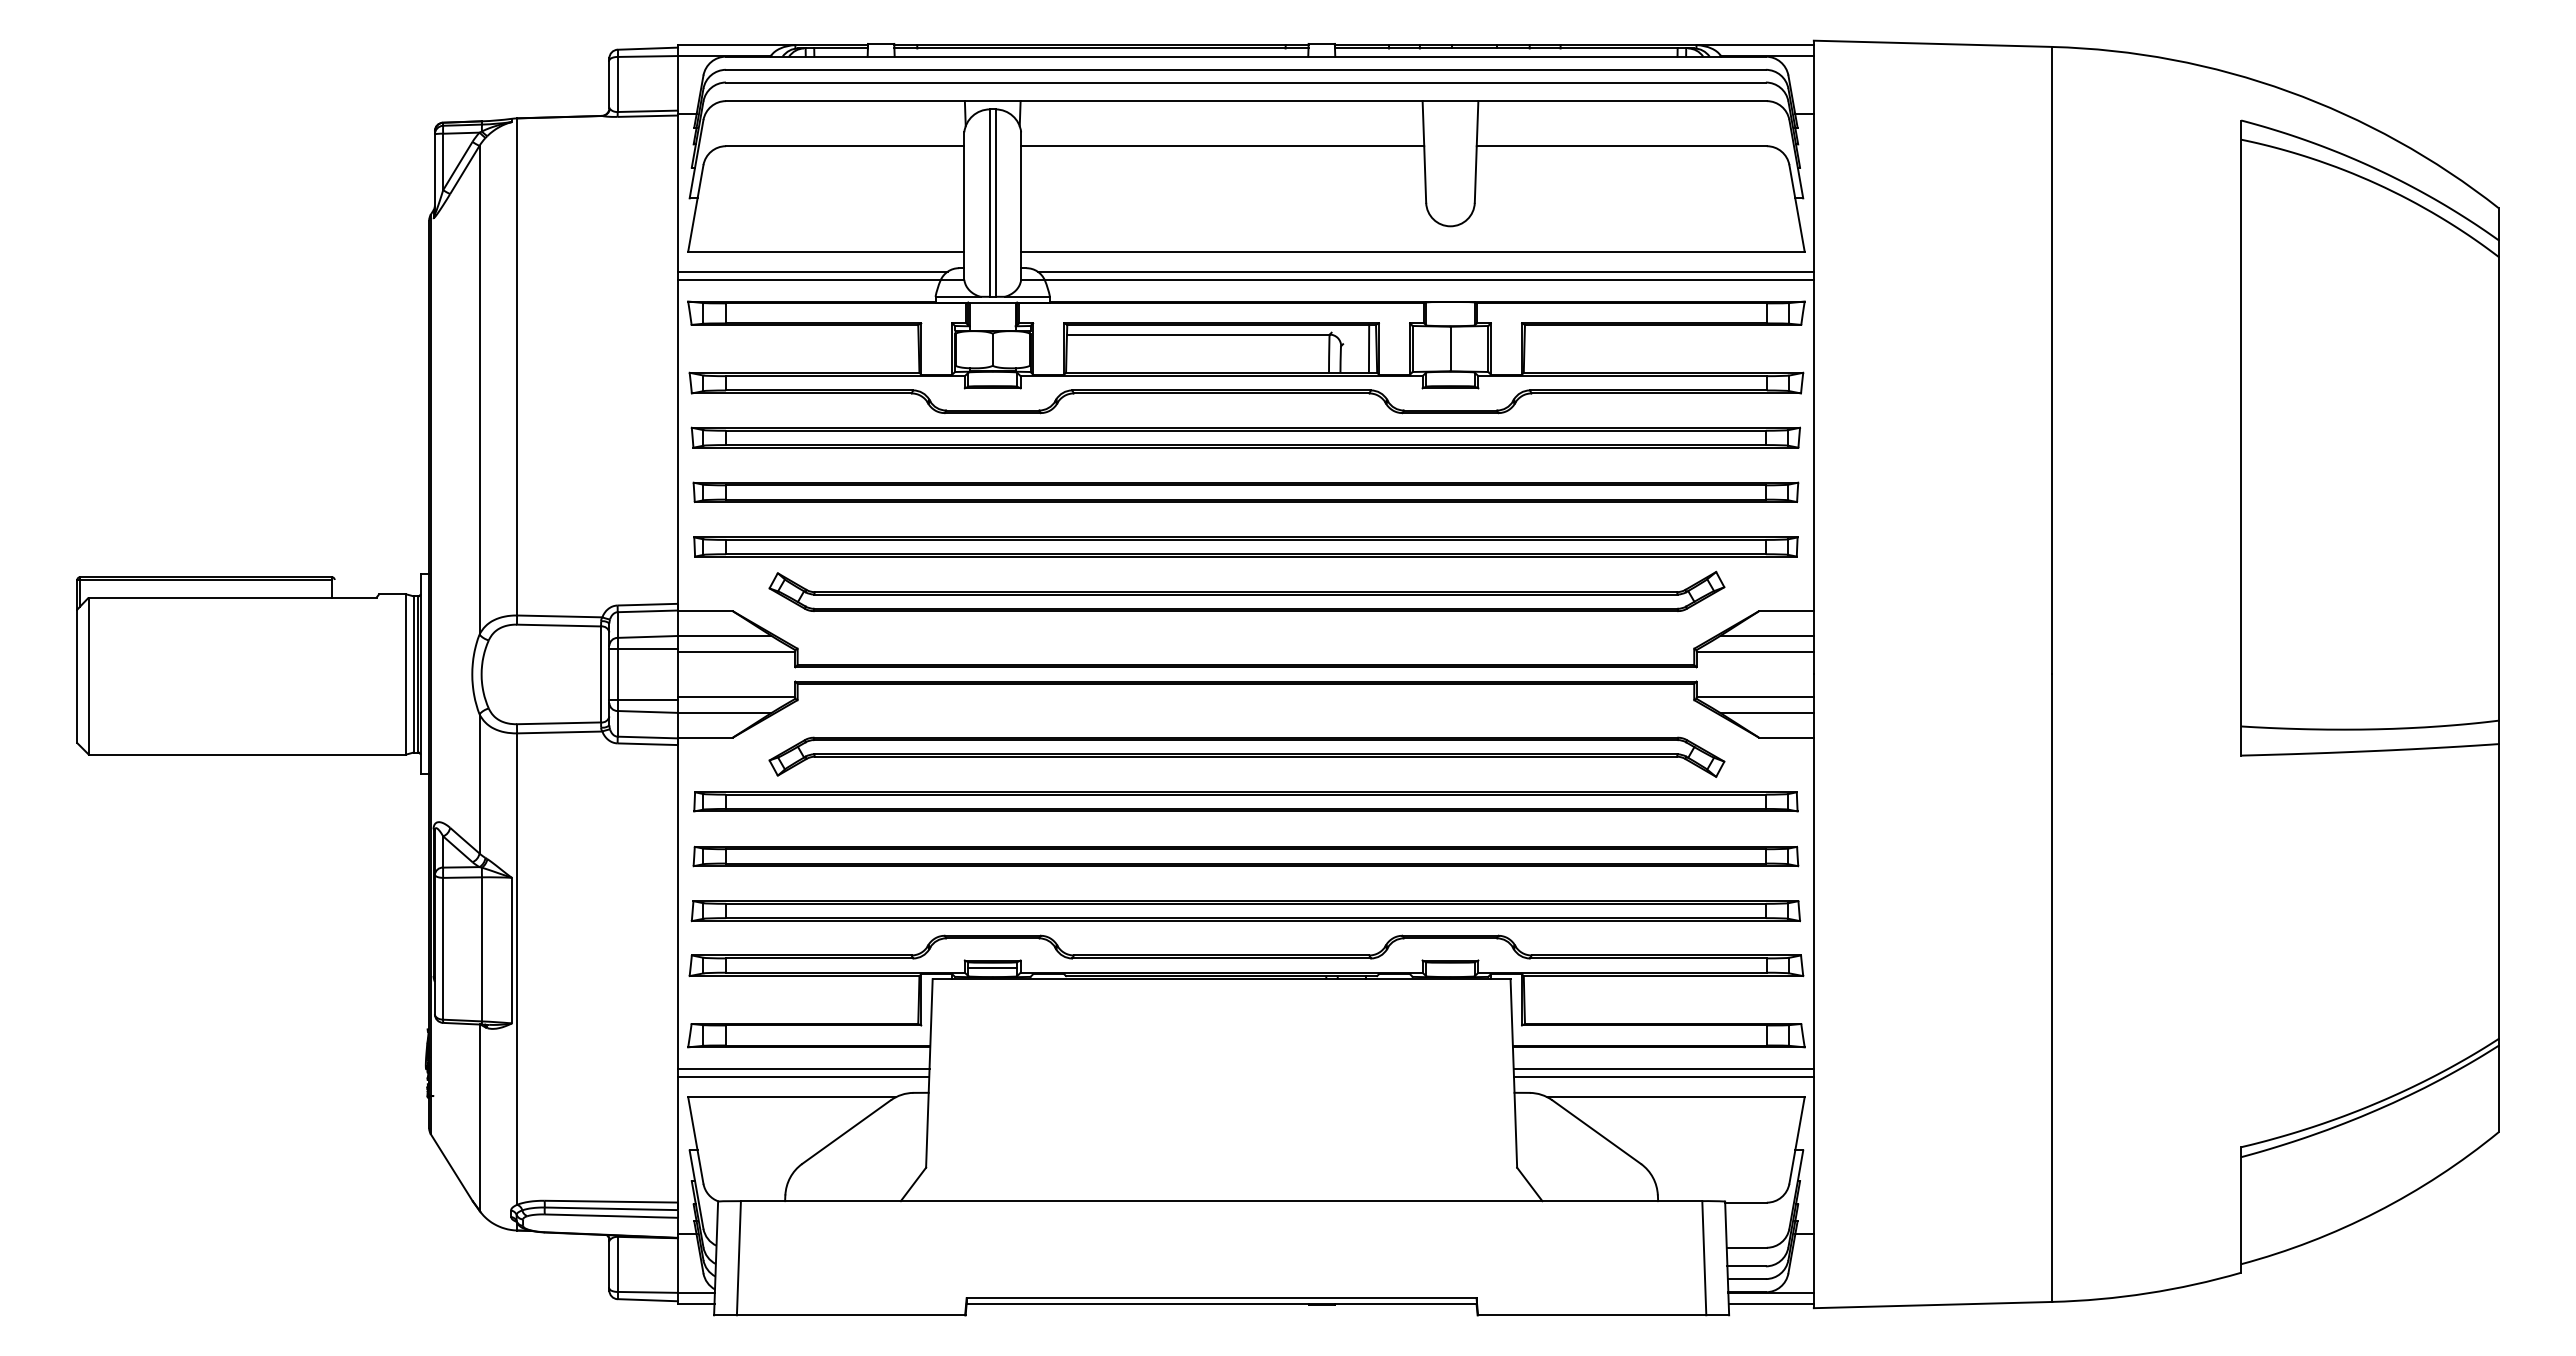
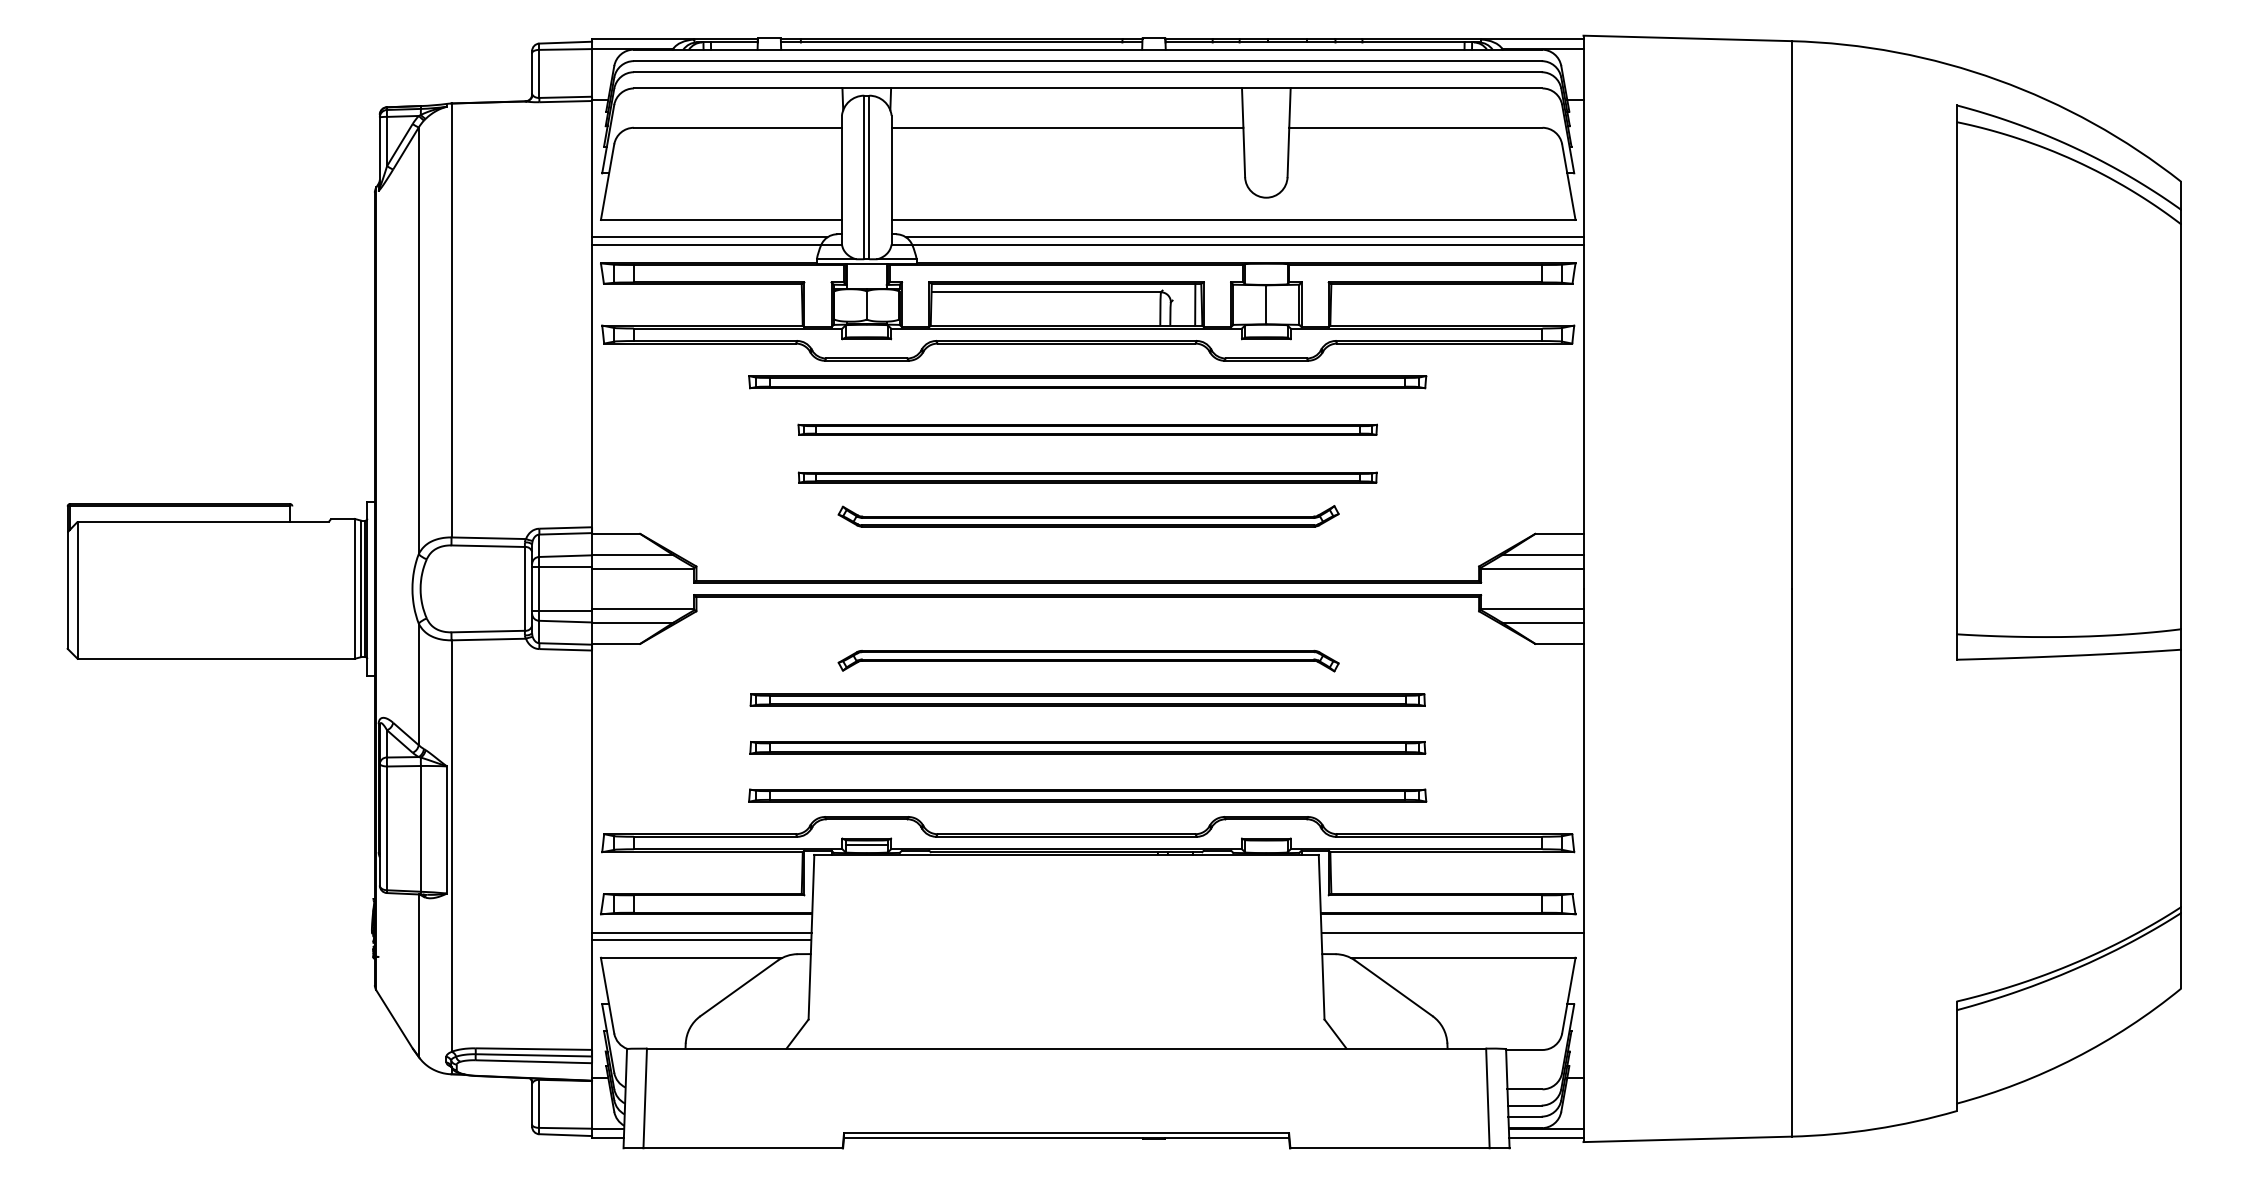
part: (1245, 437) -> (1087, 382), size x0.7
part: (1245, 491) -> (1087, 429), size x0.6
part: (1245, 546) -> (1087, 477), size x0.6
part: (1246, 590) -> (1088, 515), size x0.6
part: (1246, 756) -> (1088, 660), size x0.6
part: (1245, 801) -> (1087, 699), size x0.7
part: (1245, 856) -> (1087, 747), size x0.7
part: (1245, 911) -> (1087, 795), size x0.7
line: (1663, 1077) -> (1452, 940), removed

